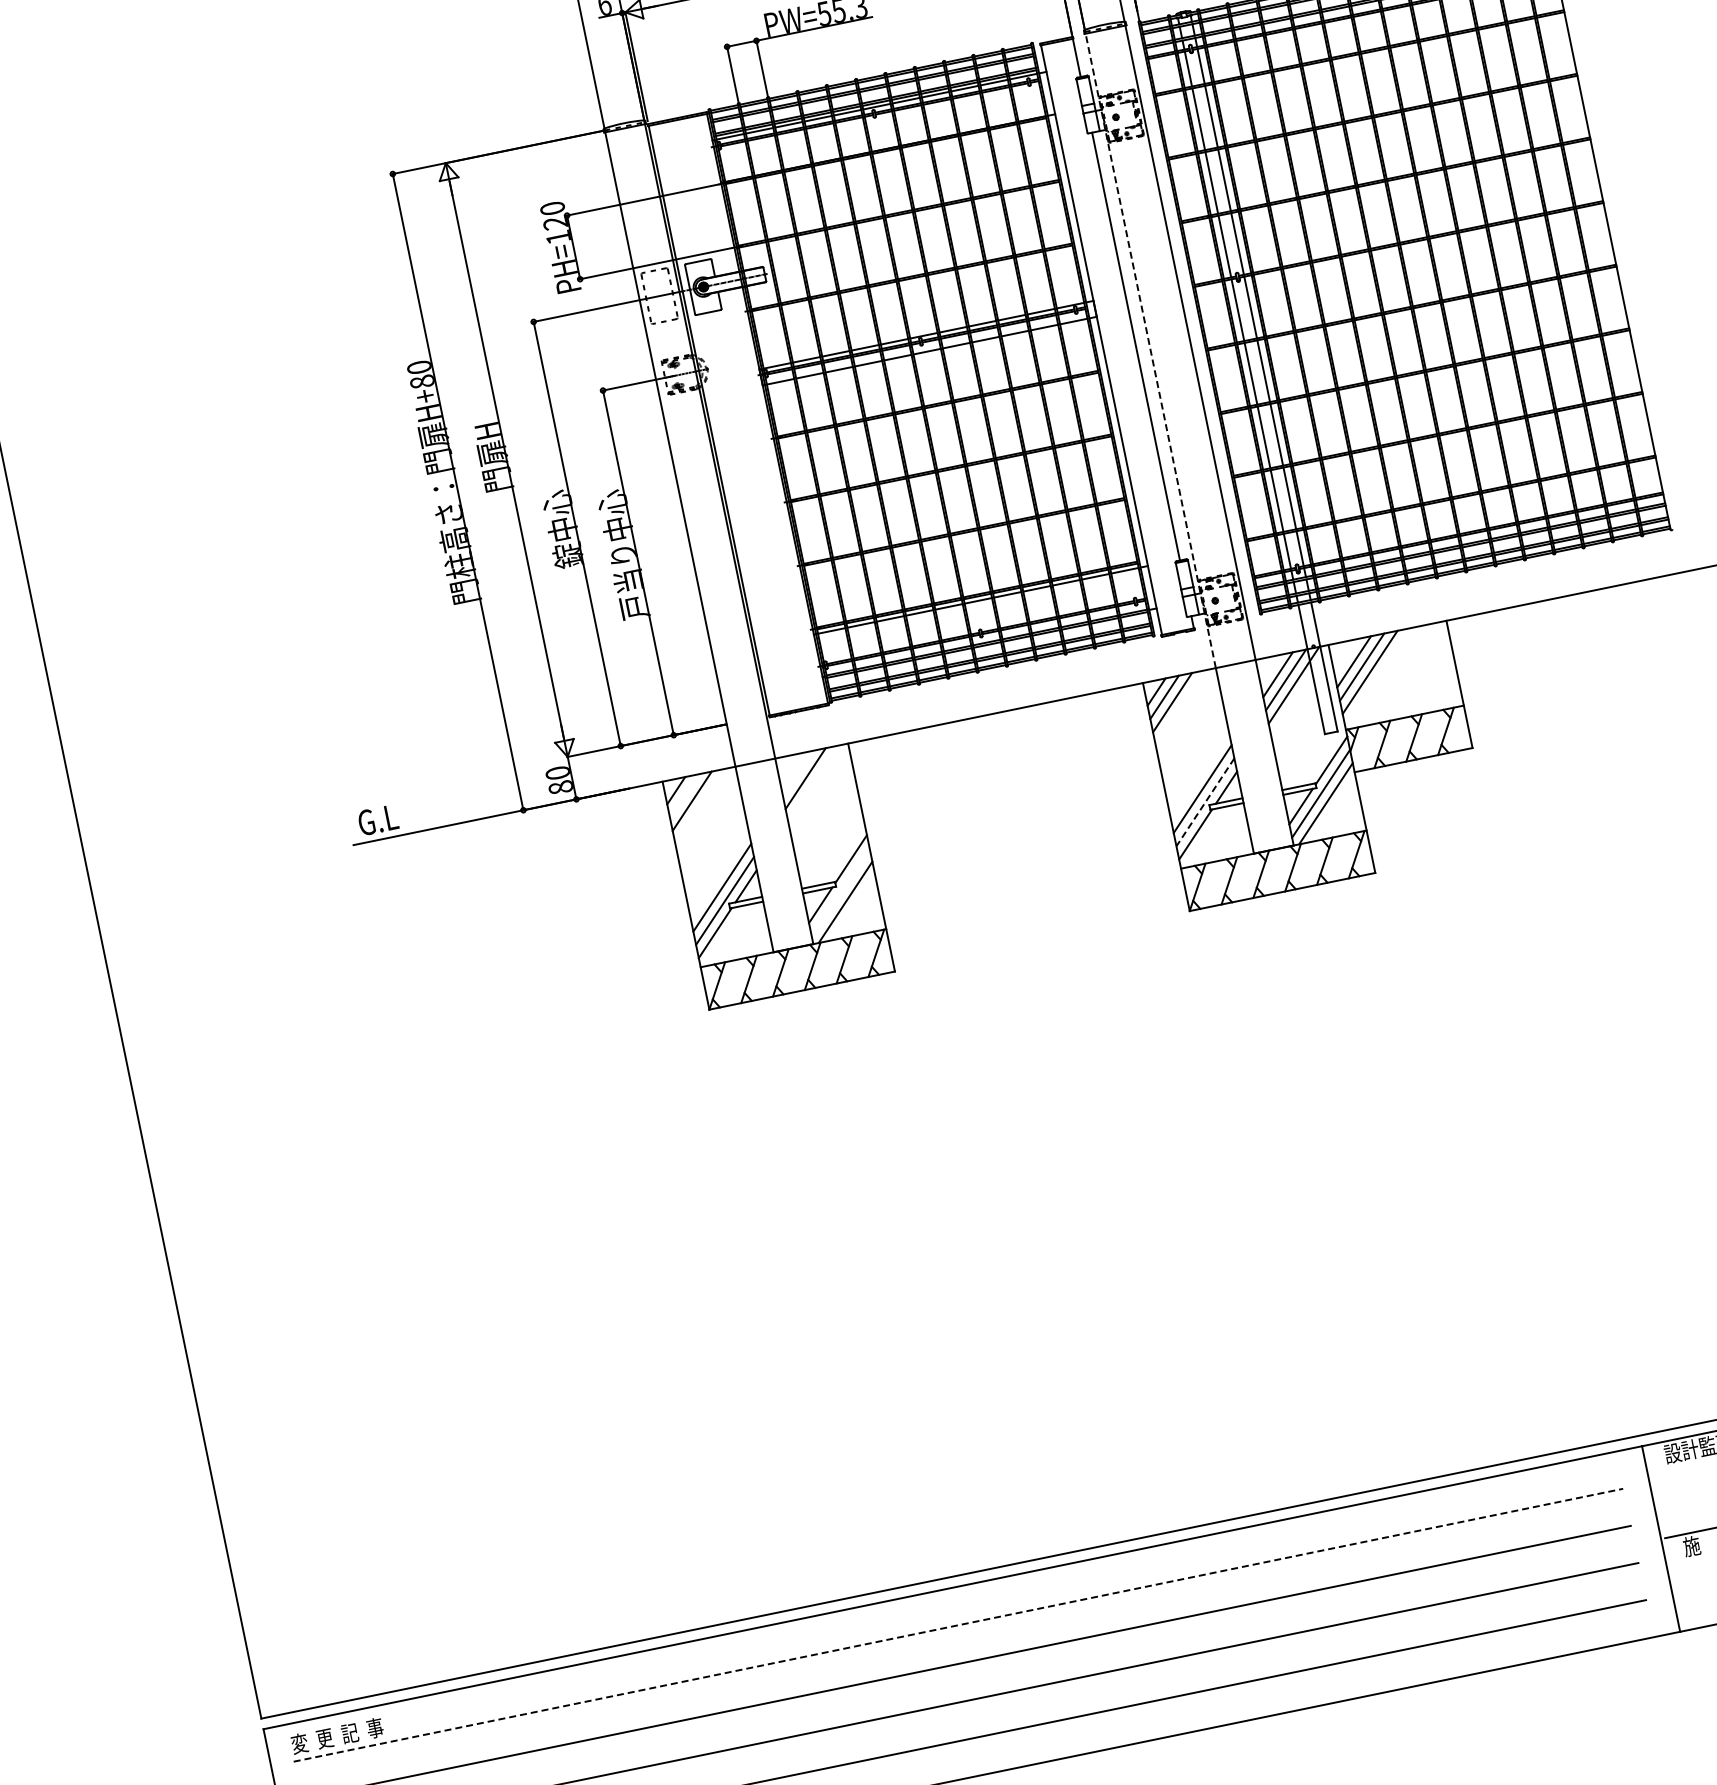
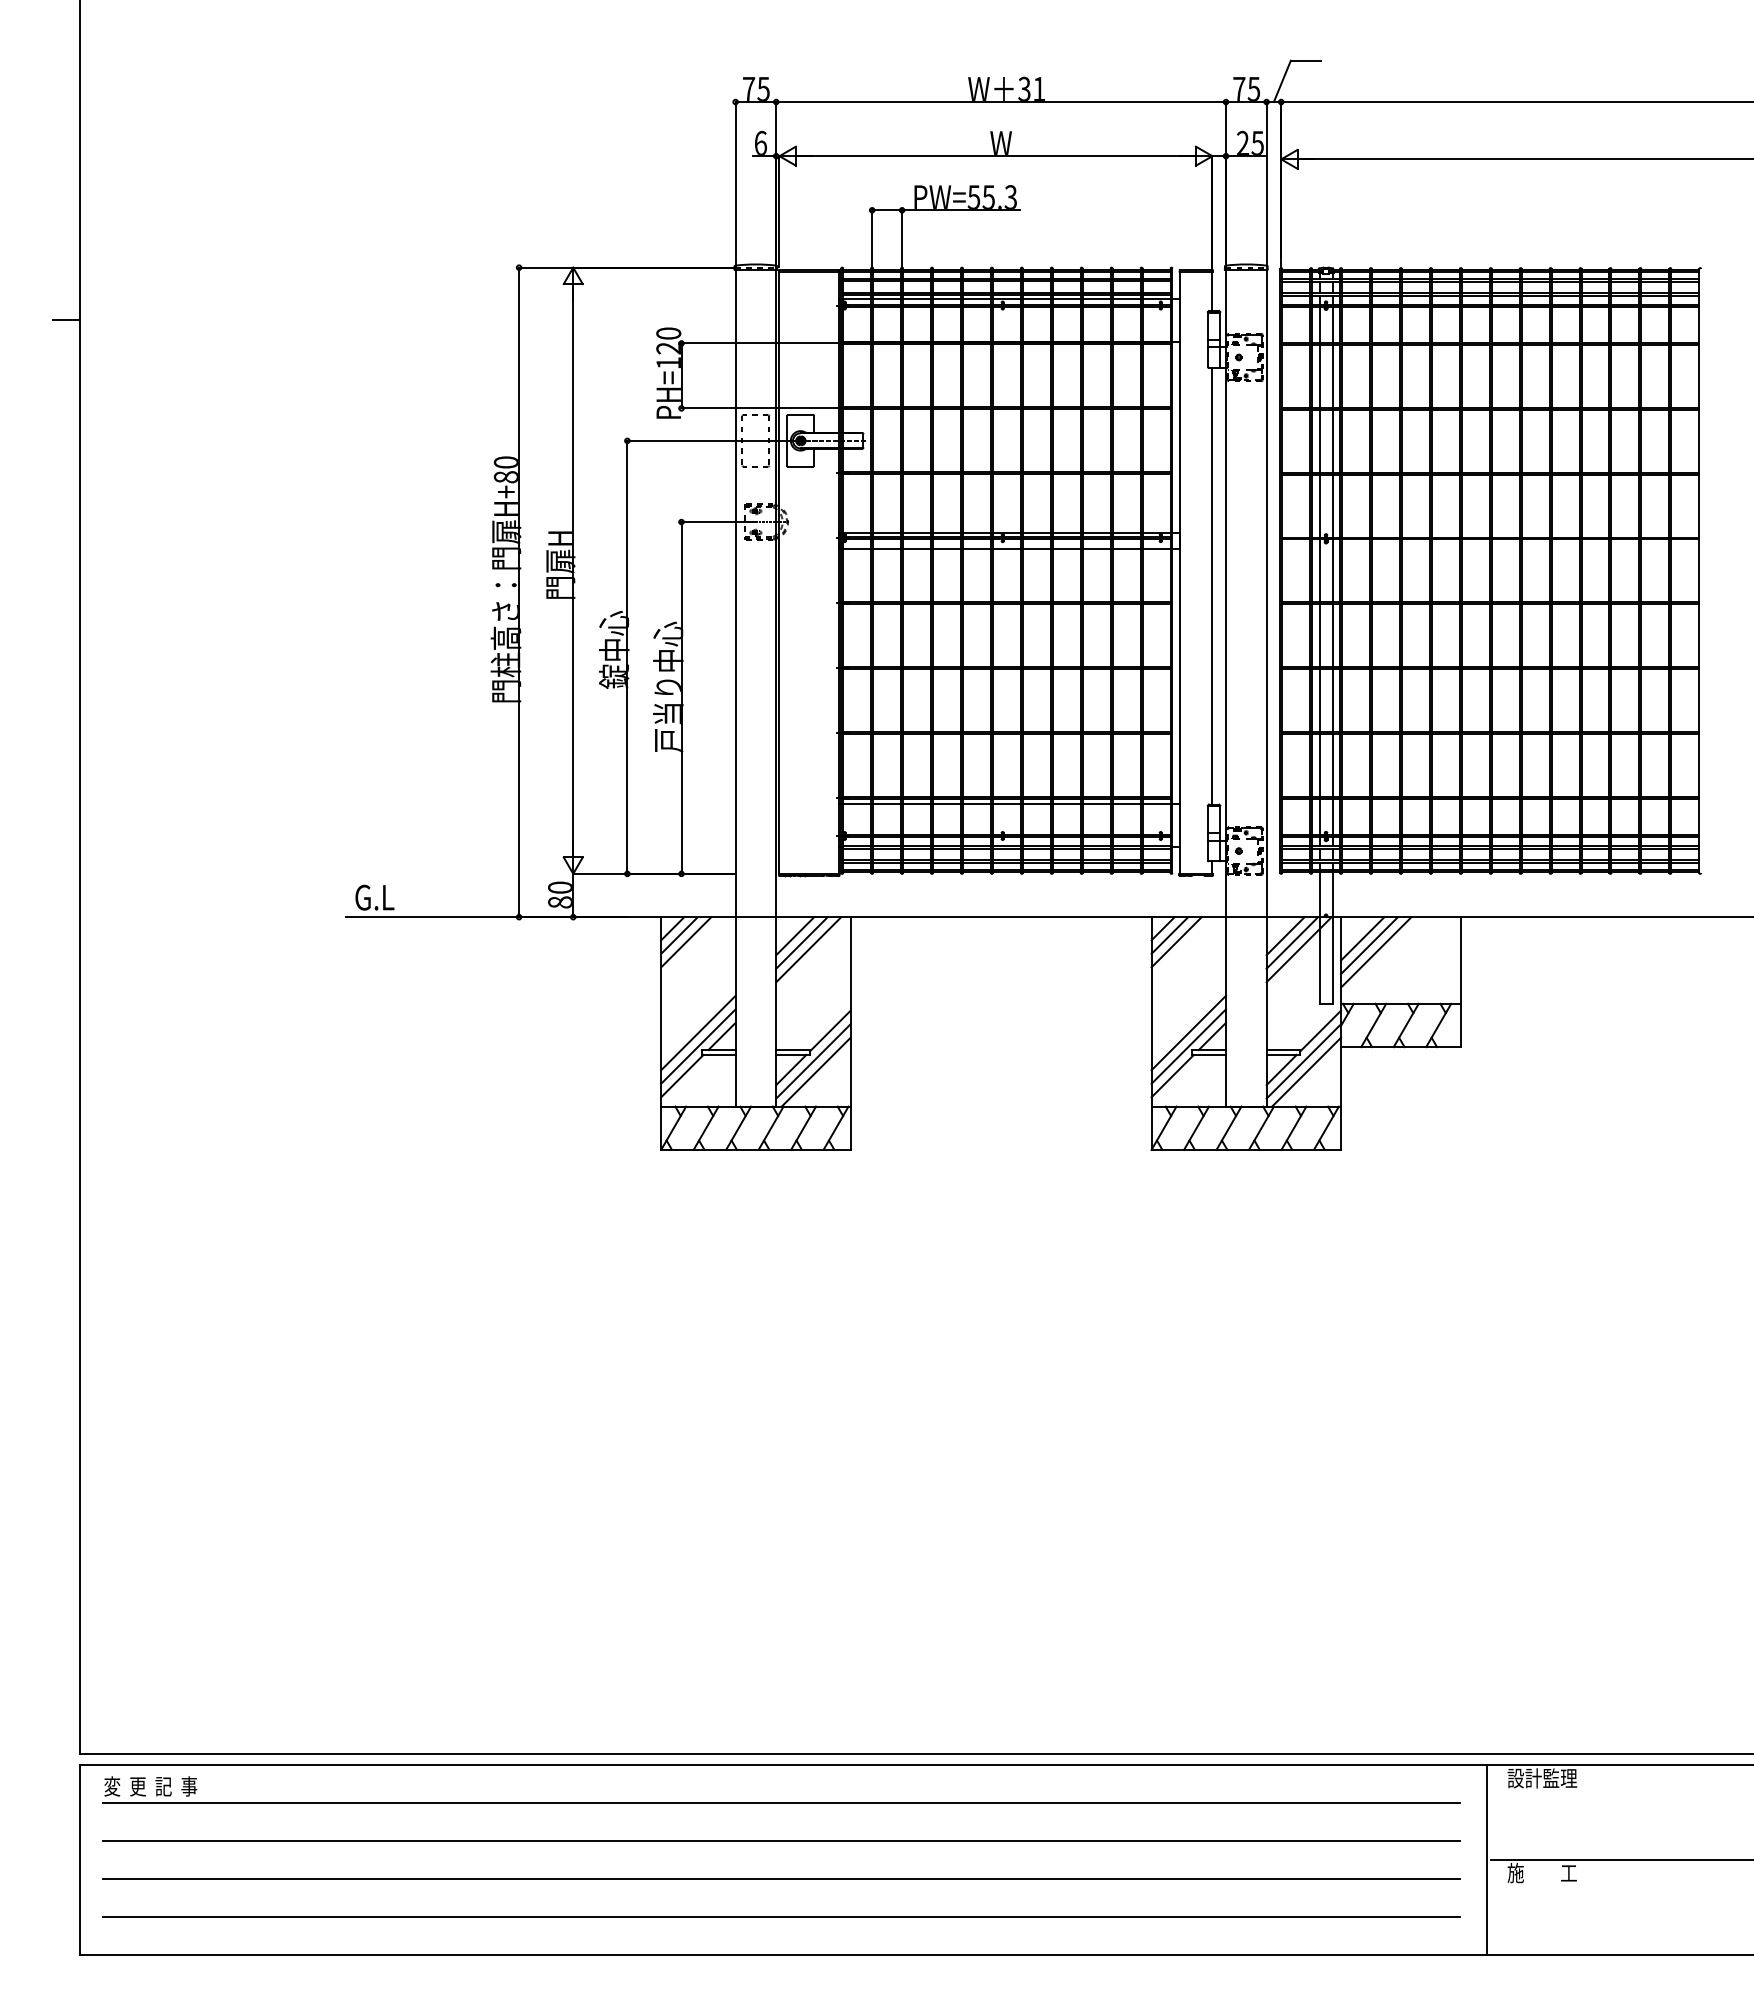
line: (1151, 350) -> (1226, 593), dashed -> solid
line: (798, 773) -> (795, 936), added
line: (813, 783) -> (808, 949), added
line: (684, 795) -> (679, 935), added
line: (1205, 802) -> (1188, 1046), dashed -> solid
line: (840, 892) -> (813, 1061), added
line: (958, 1624) -> (781, 1802), dashed -> solid

